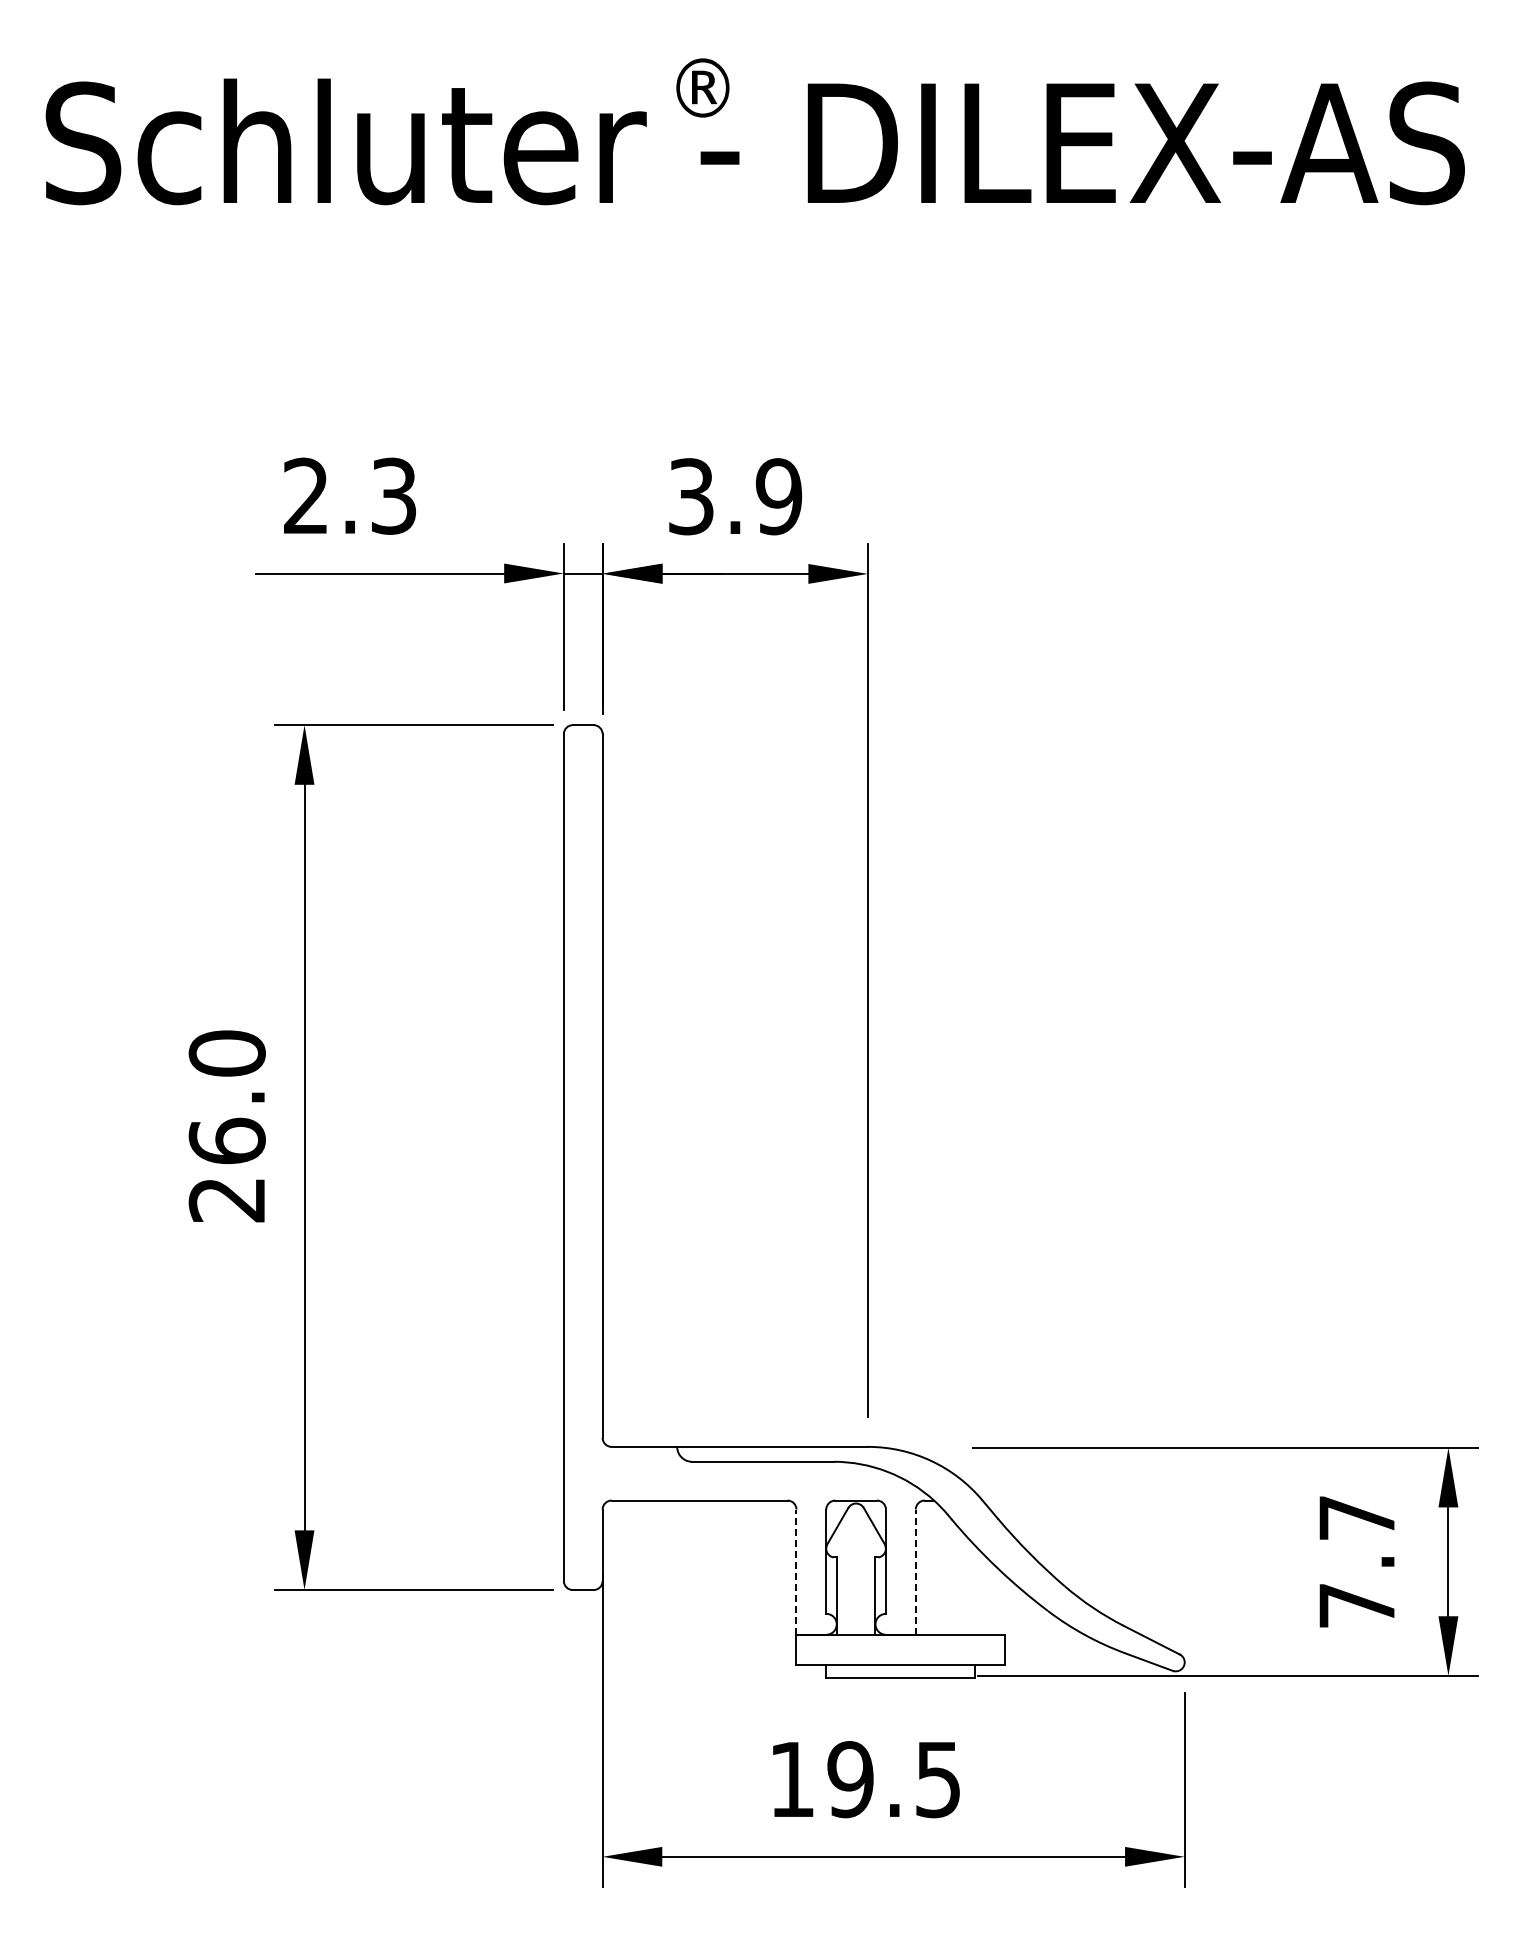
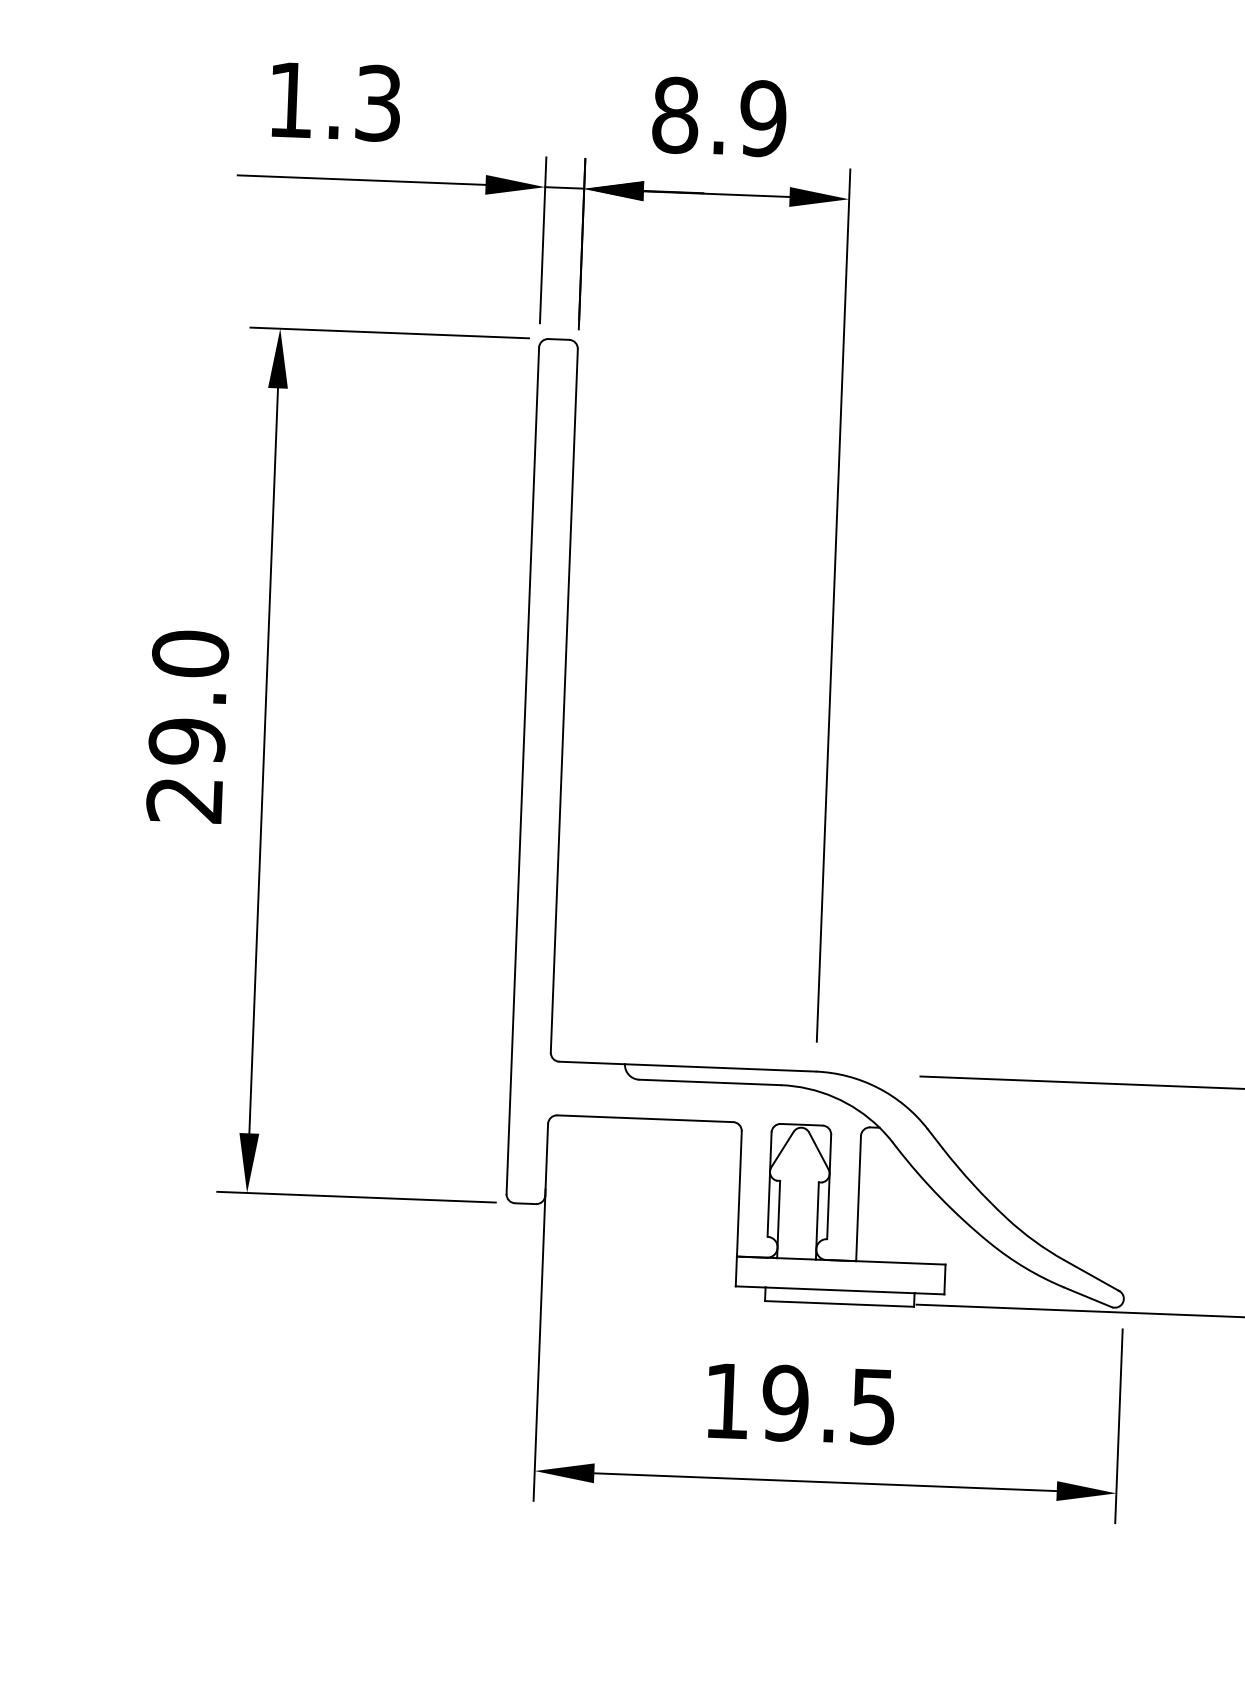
text: (305, 495) -> (290, 99), 2.3 -> 1.3
text: (691, 496) -> (675, 115), 3.9 -> 8.9
text: (226, 1140) -> (186, 740), 26.0 -> 29.0
line: (796, 1572) -> (739, 1194), dashed -> solid
line: (915, 1572) -> (858, 1198), dashed -> solid

